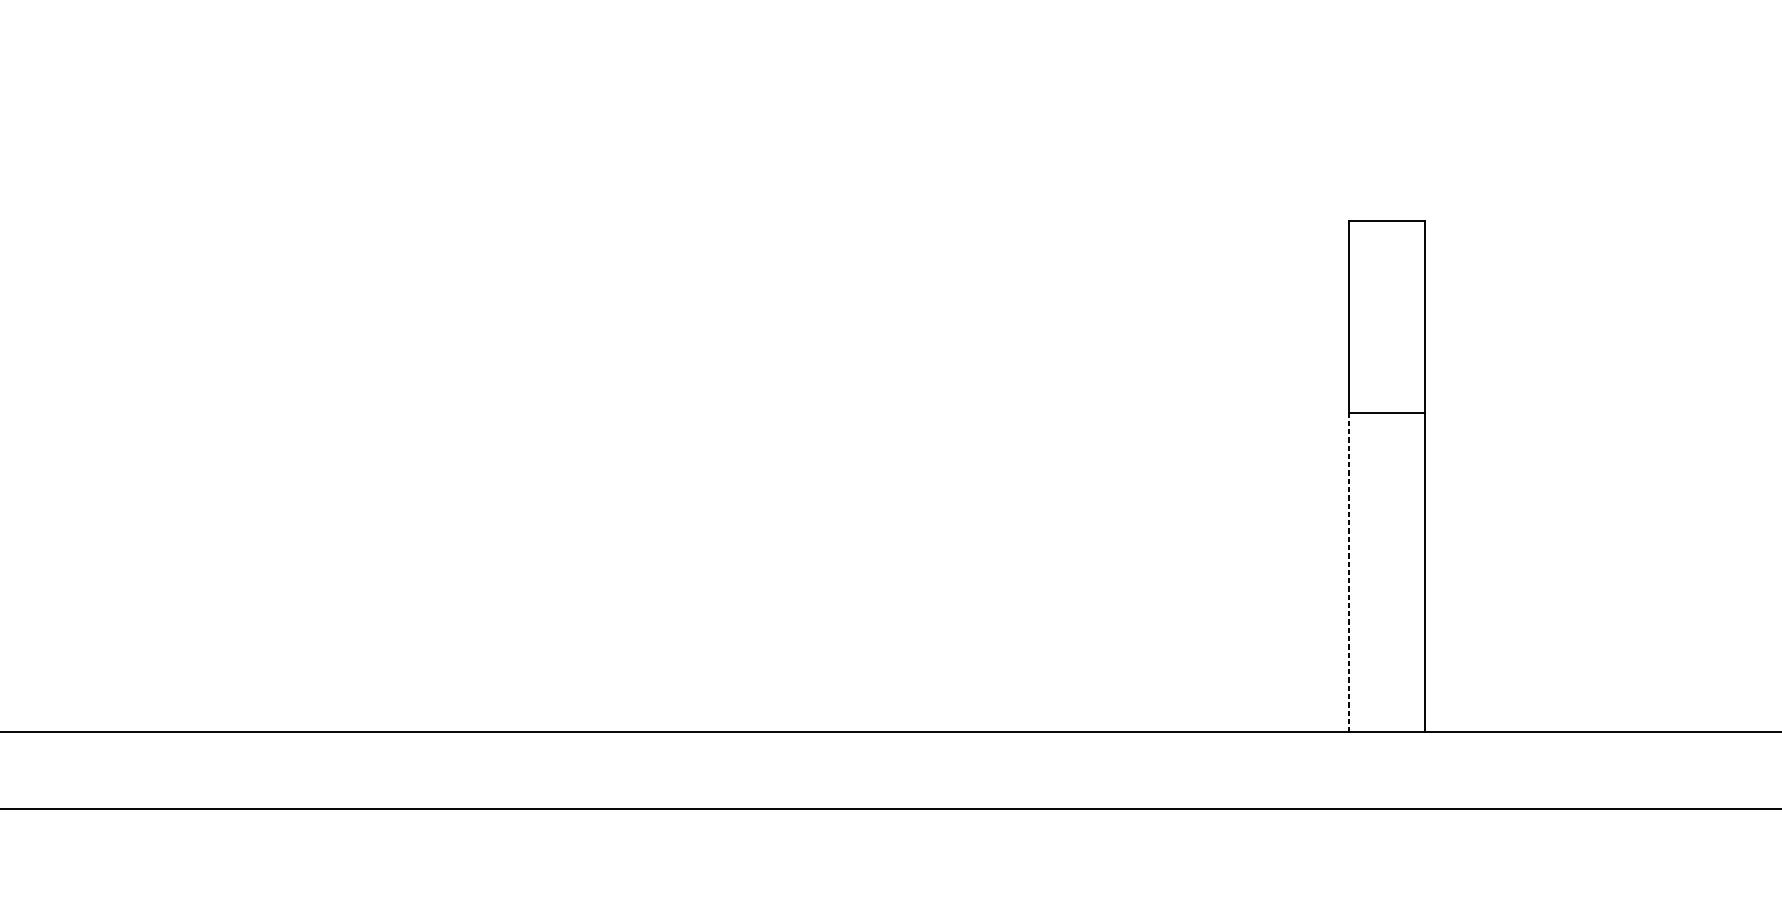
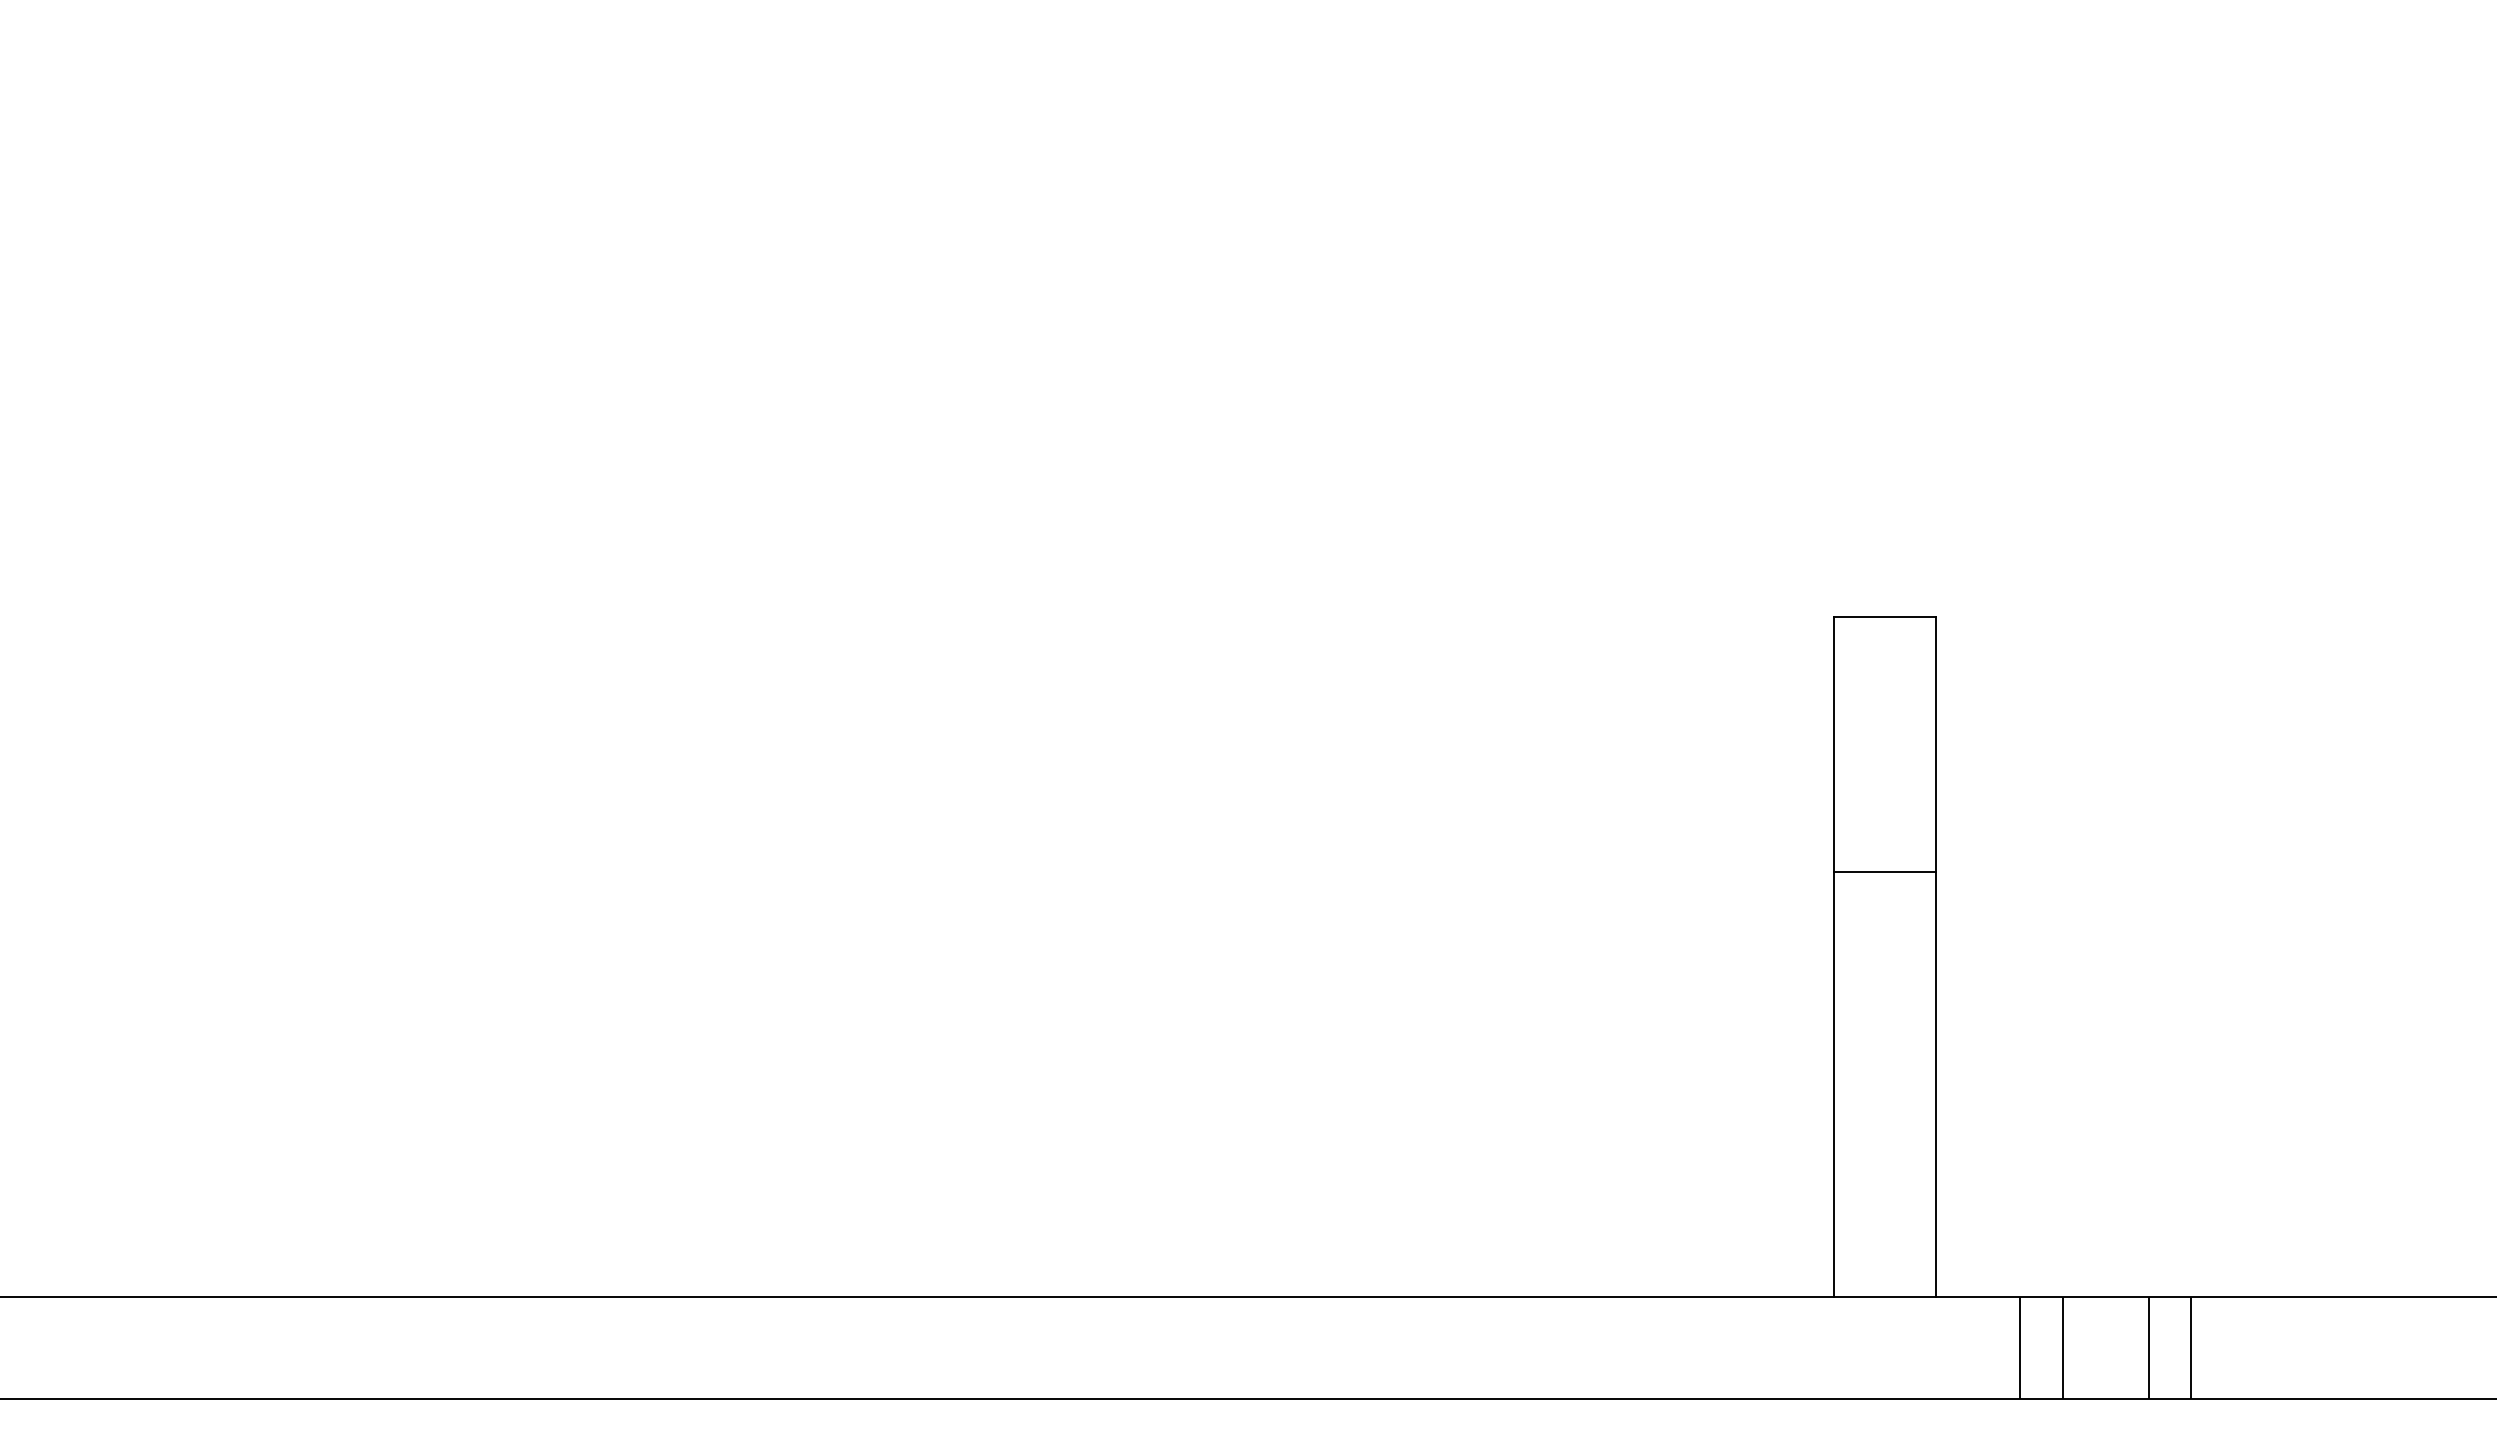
line: (1348, 572) -> (1833, 1084), dashed -> solid
line: (1489, 770) -> (2020, 1347), added
line: (1520, 770) -> (2062, 1347), added
line: (1585, 770) -> (2148, 1347), added
line: (1617, 770) -> (2191, 1347), added

